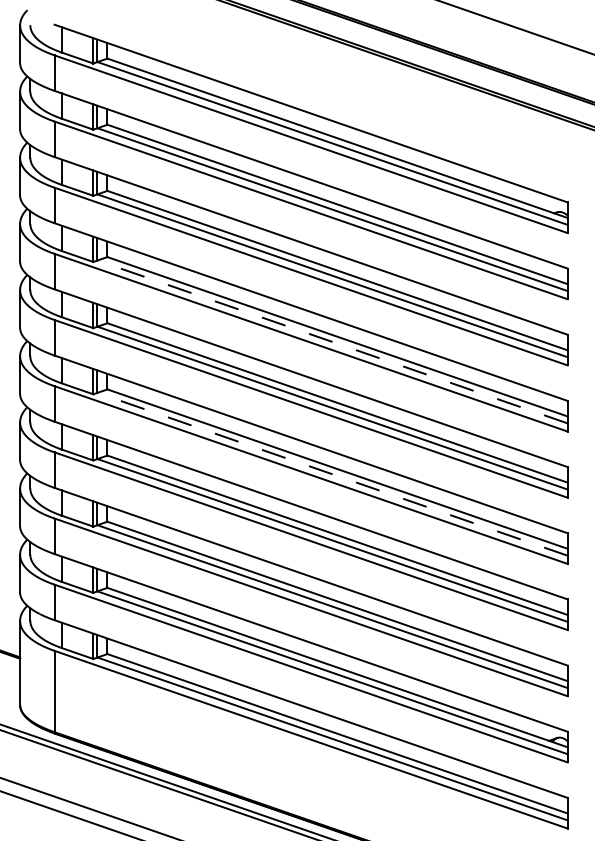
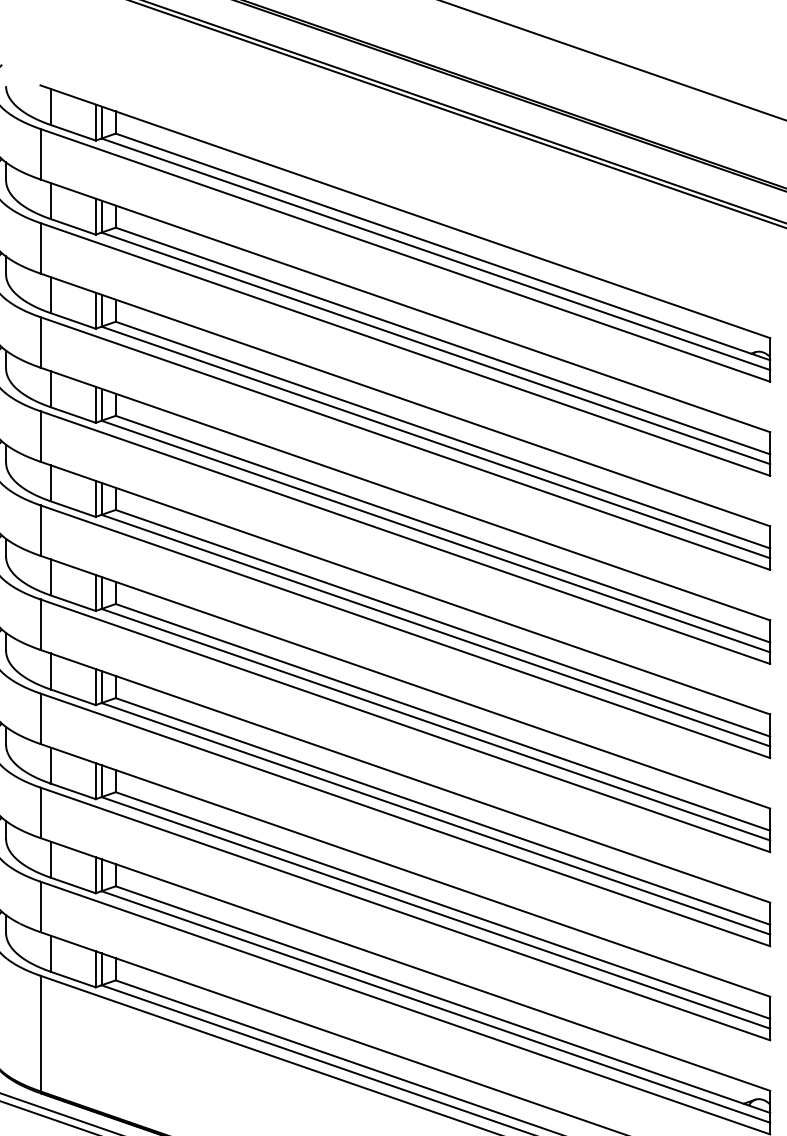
line: (332, 341) -> (435, 535), dashed -> solid
line: (332, 474) -> (435, 725), dashed -> solid

